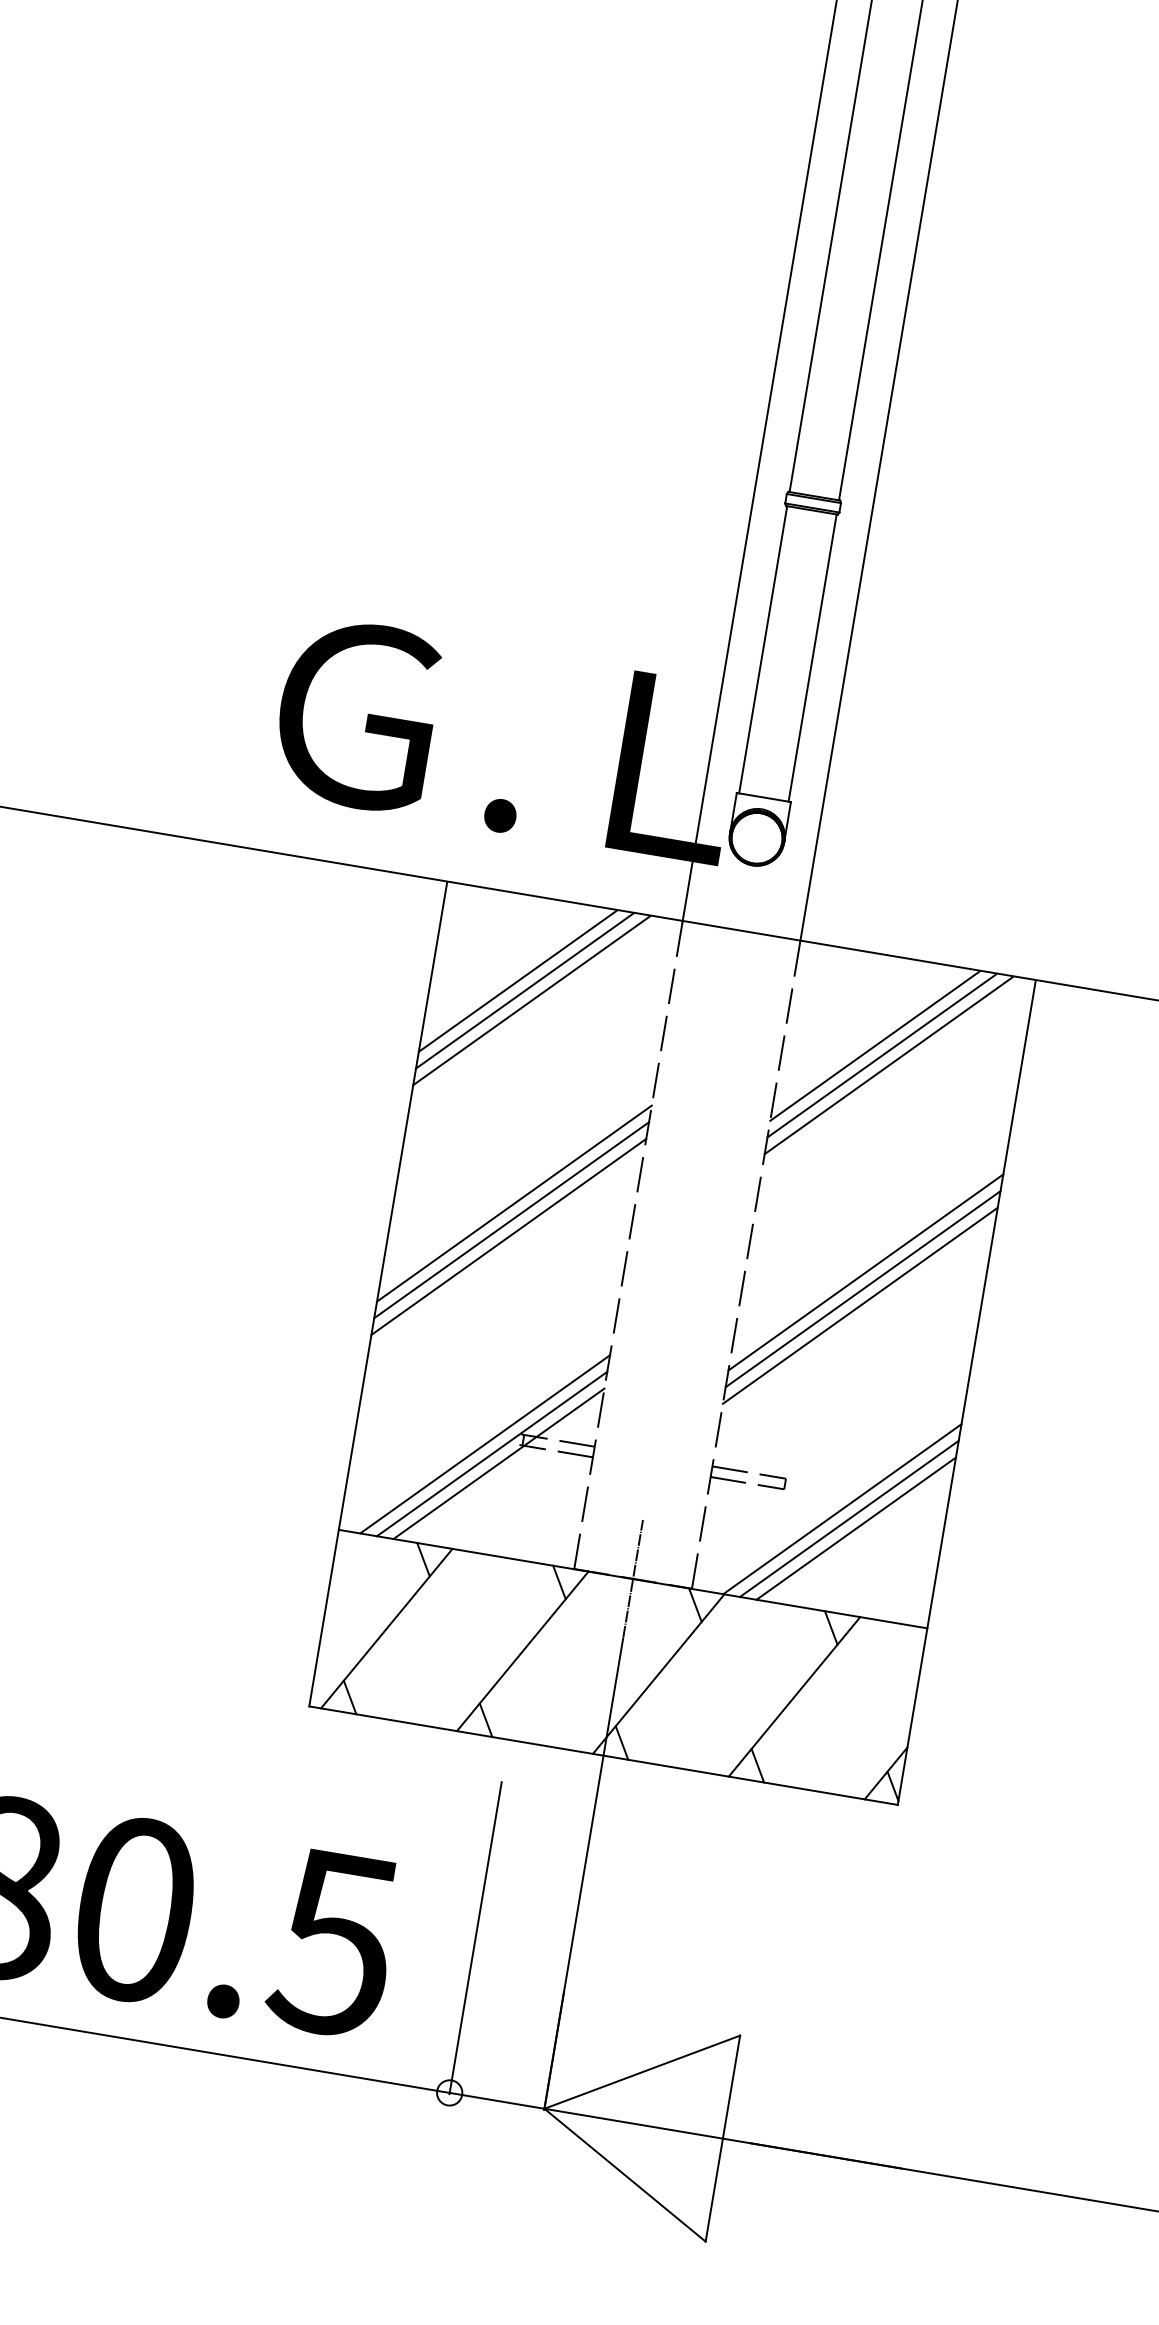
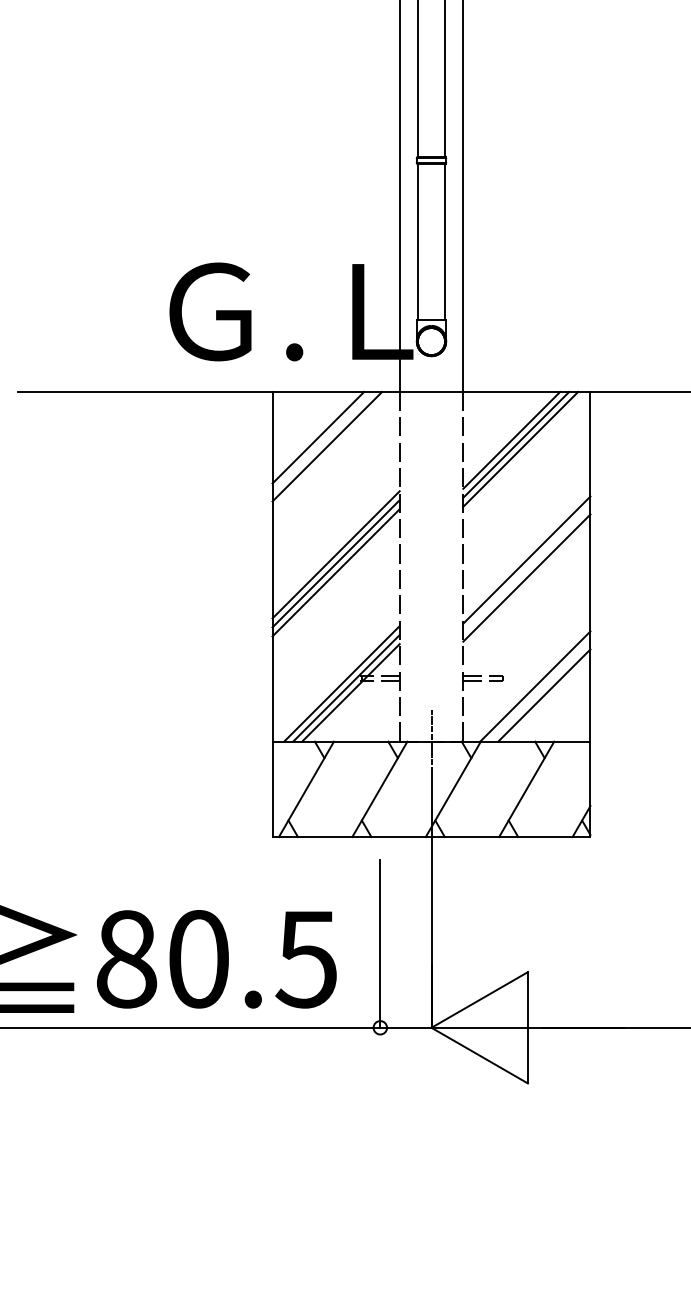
line: (523, 991) -> (322, 442), removed
line: (862, 1287) -> (526, 568), removed
line: (848, 1517) -> (539, 690), removed

